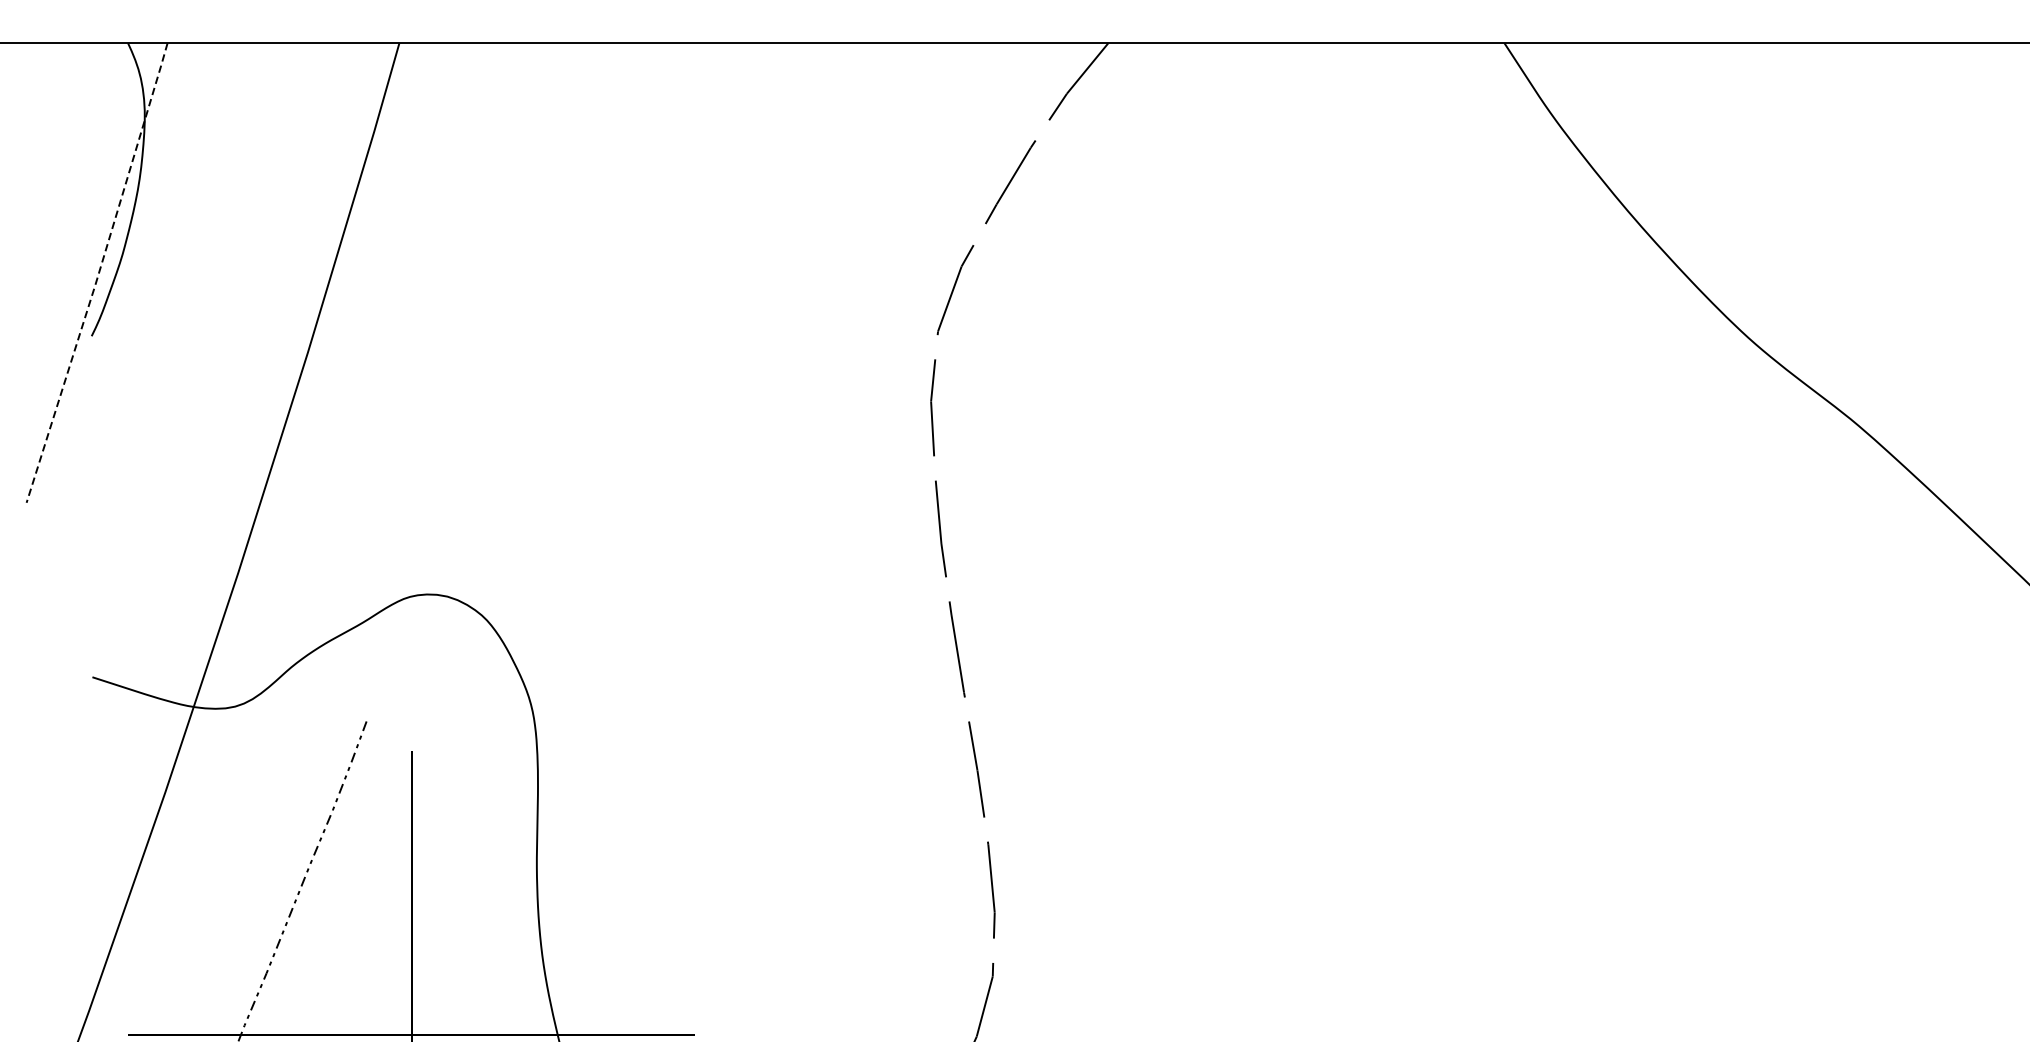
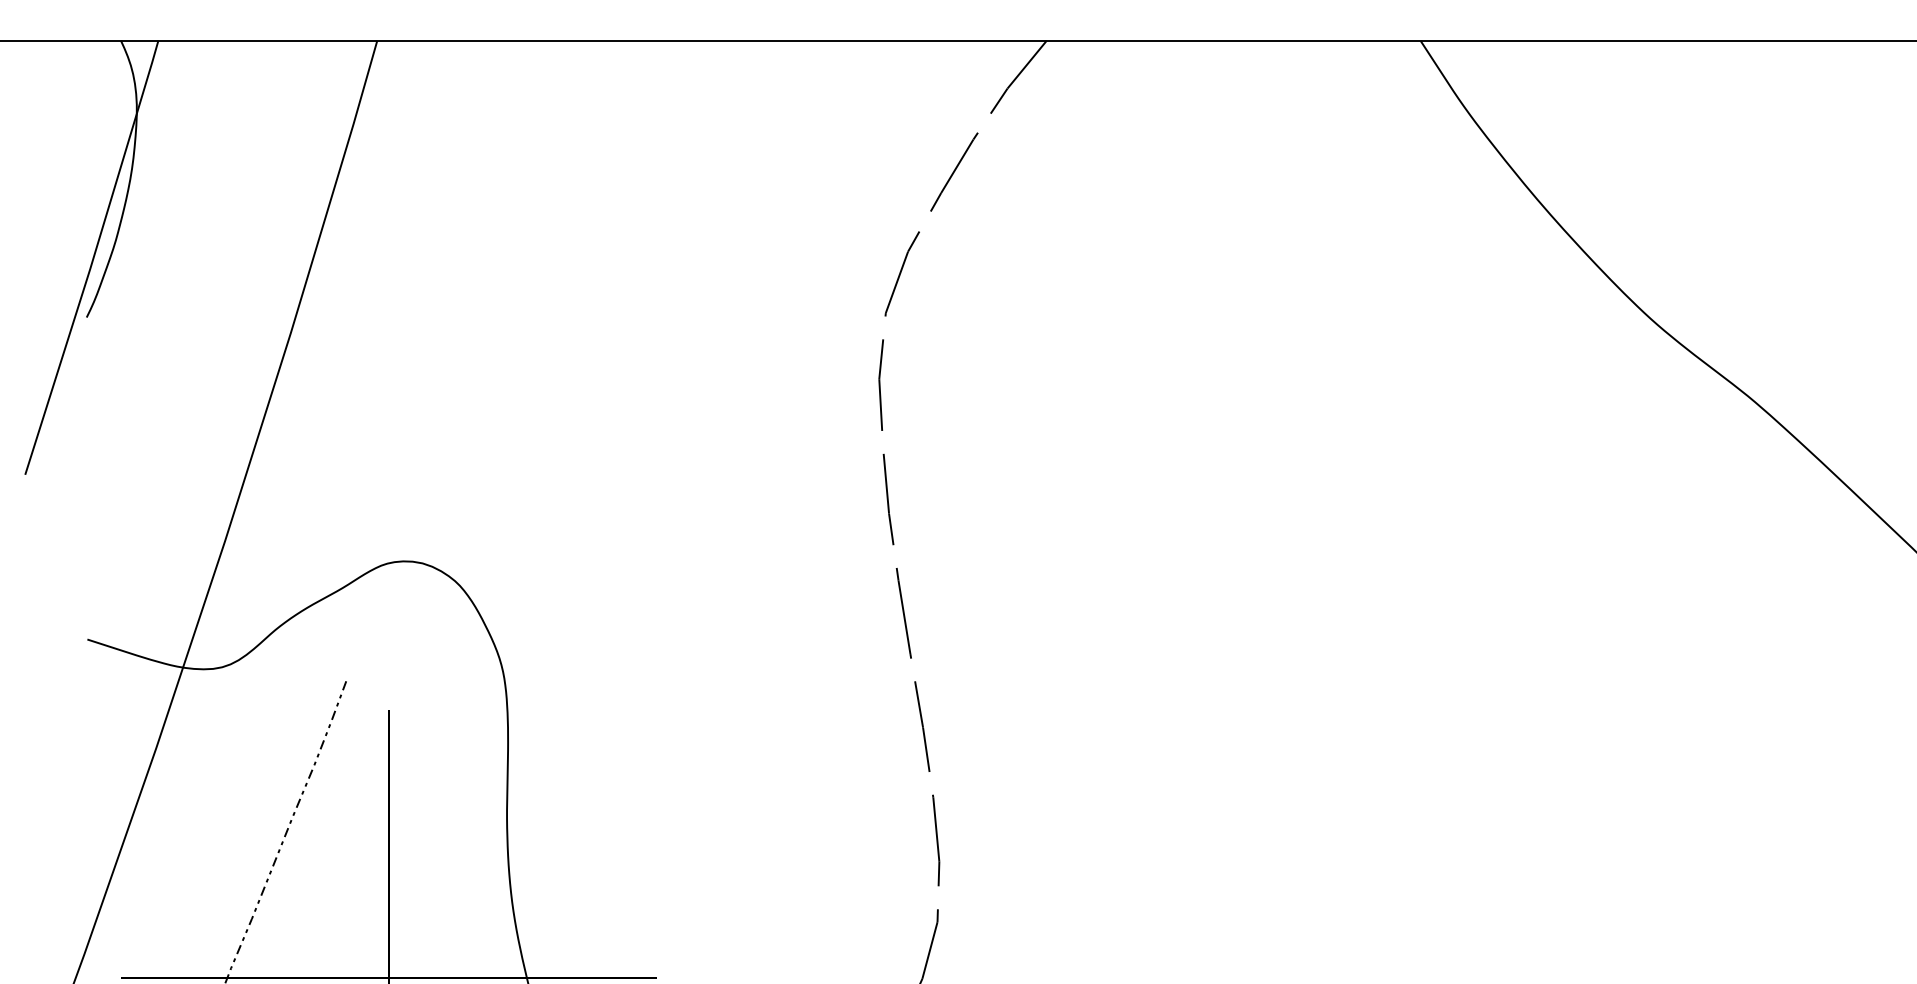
line: (98, 273) -> (93, 258), dashed -> solid

